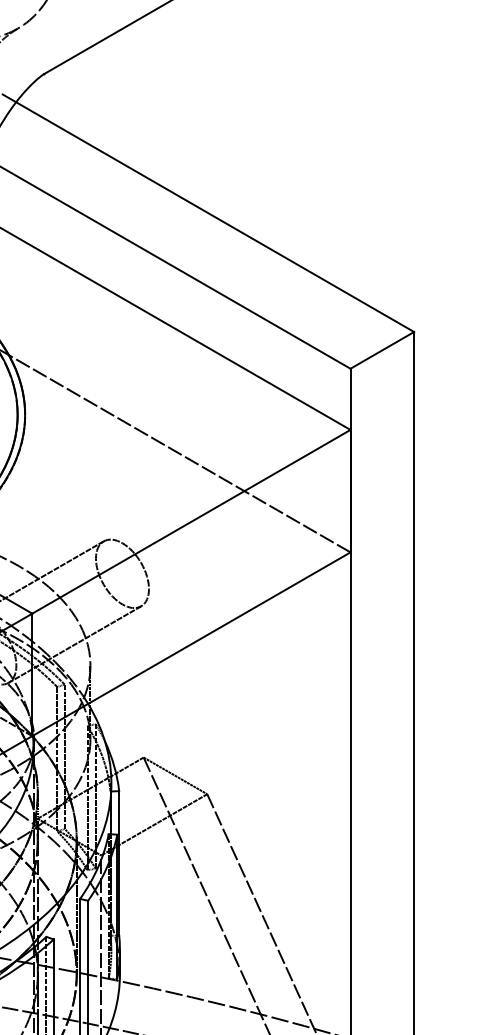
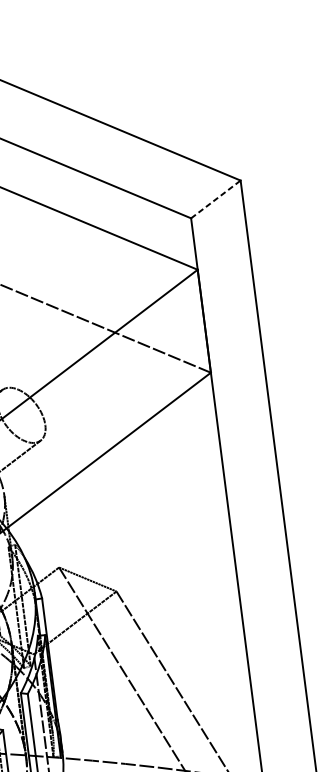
line: (382, 350) -> (216, 199), solid -> dashed

